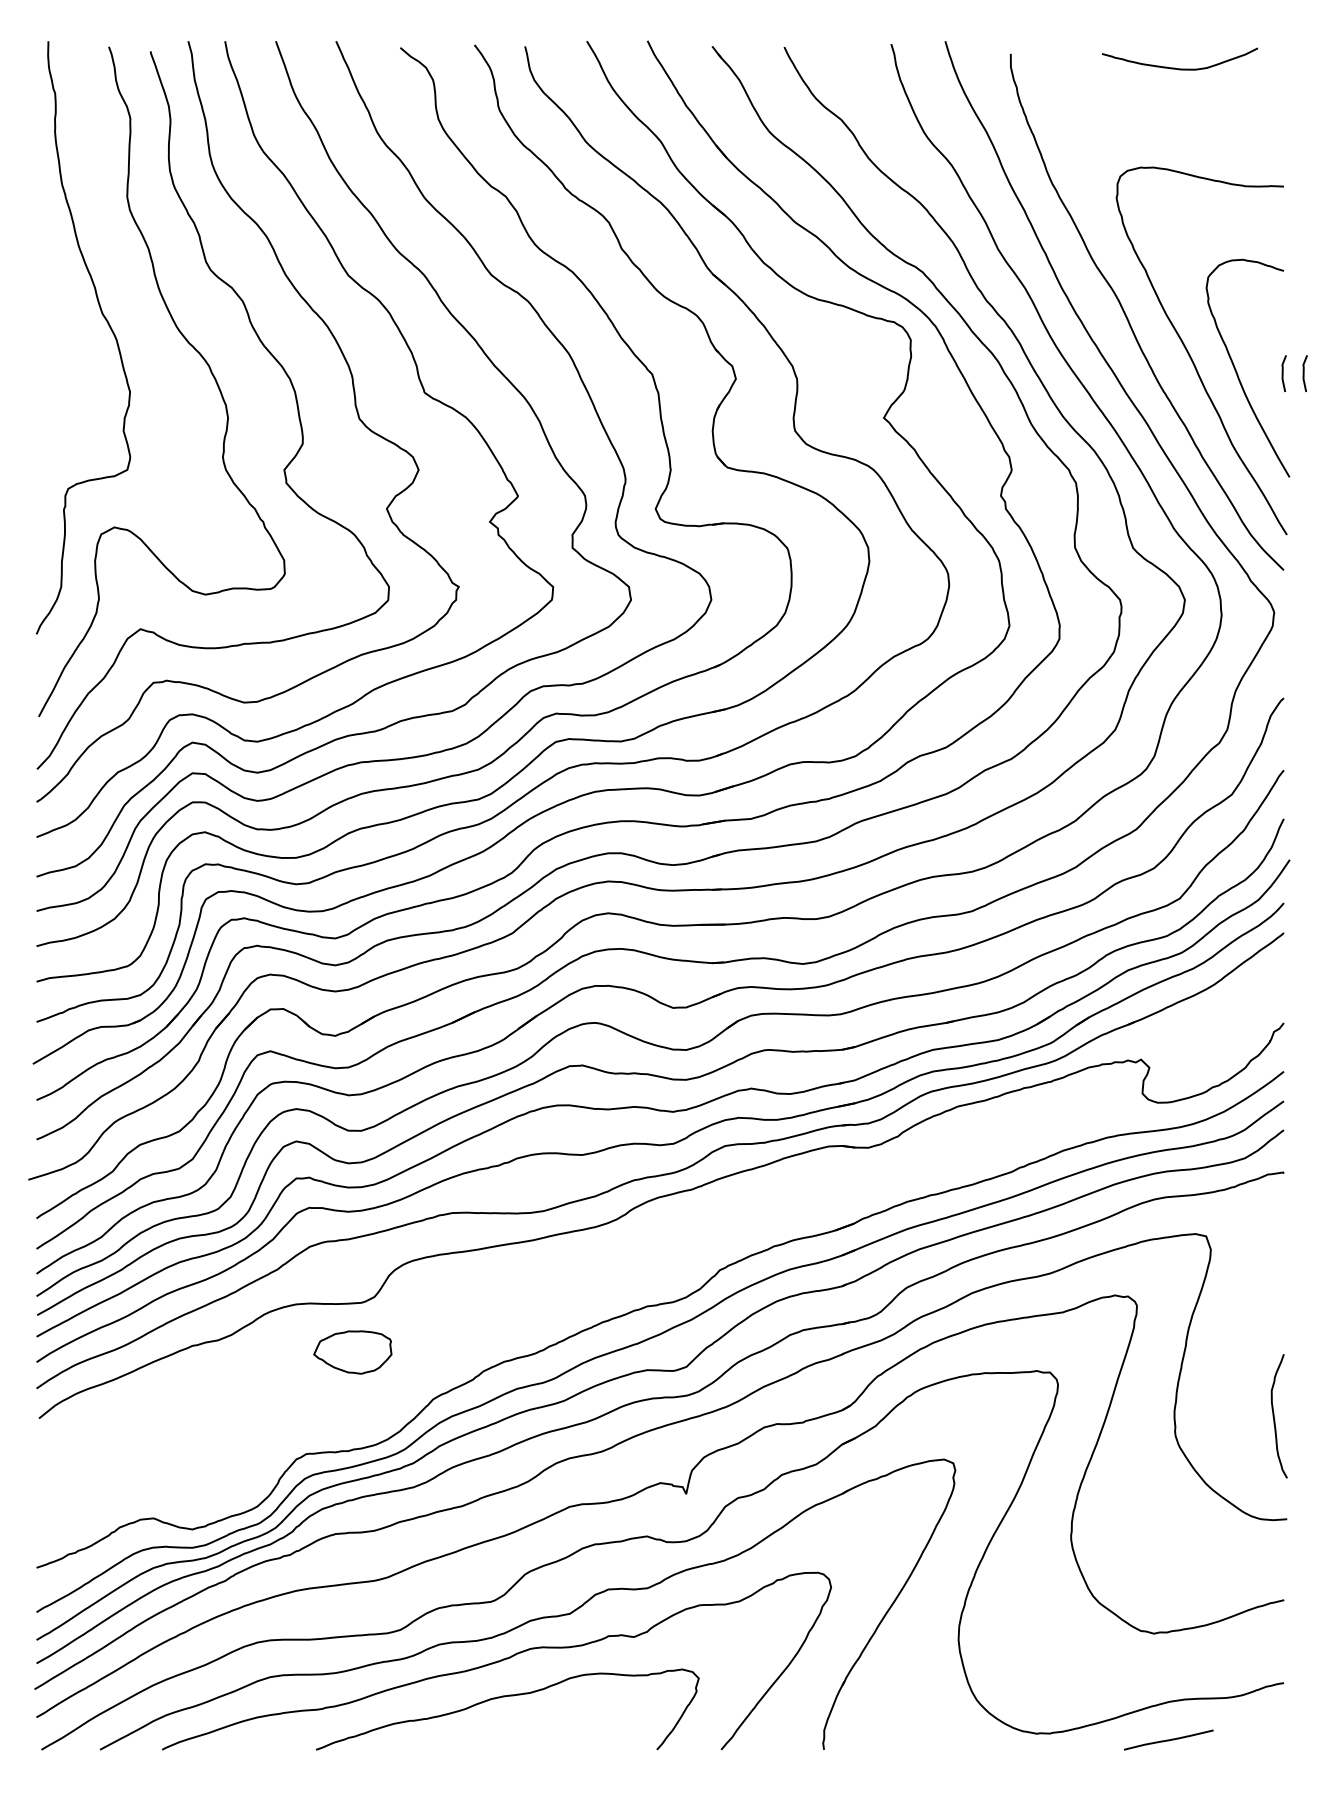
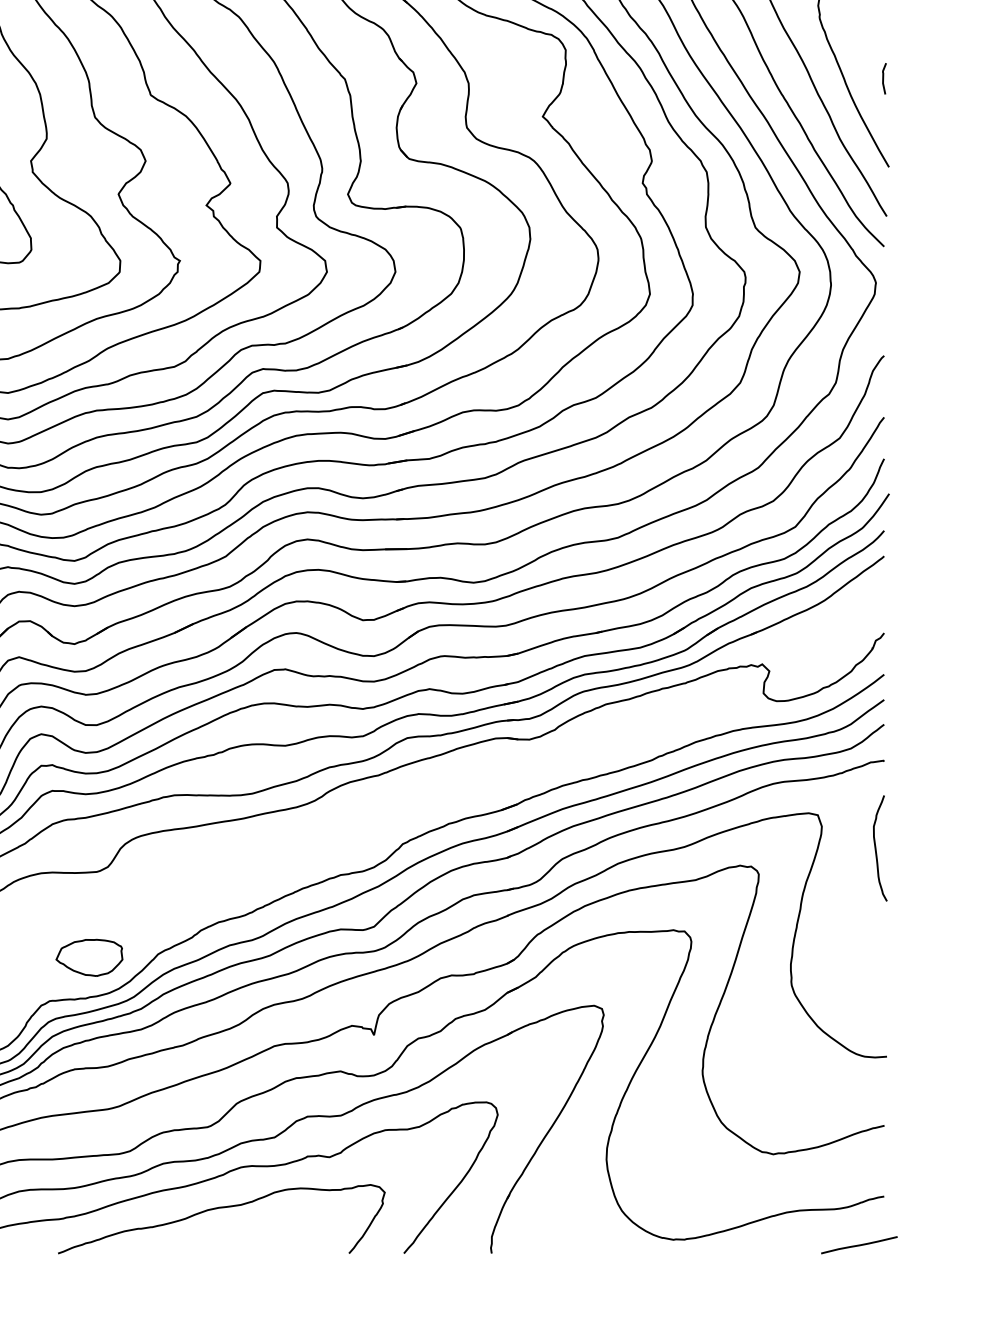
curve: (1304, 373) -> (901, 78), removed
part: (352, 1352) -> (89, 957), moved
curve: (1274, 1416) -> (876, 848), moved
line: (1168, 1739) -> (859, 1244), moved

